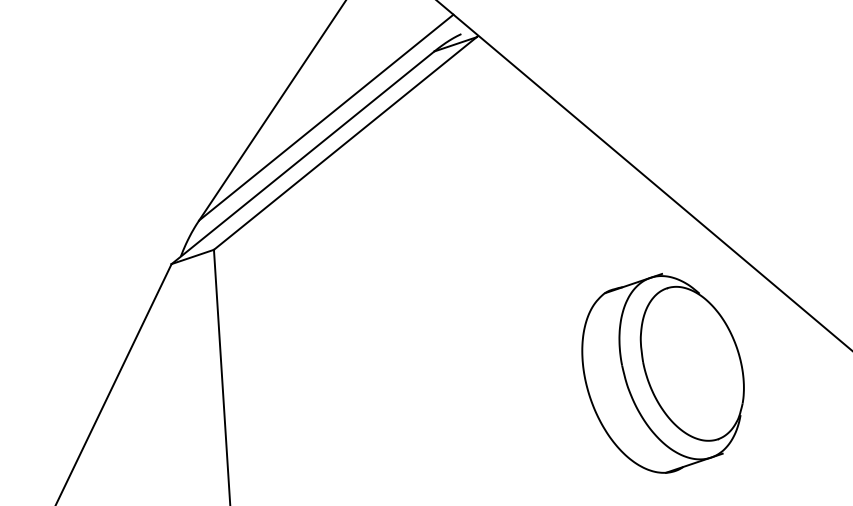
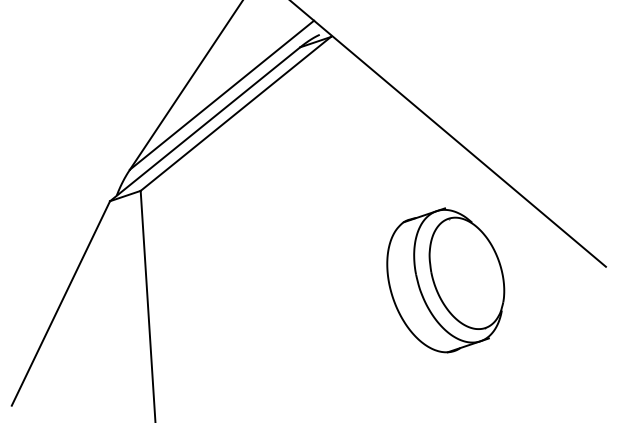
part: (662, 373) -> (445, 280), moved

